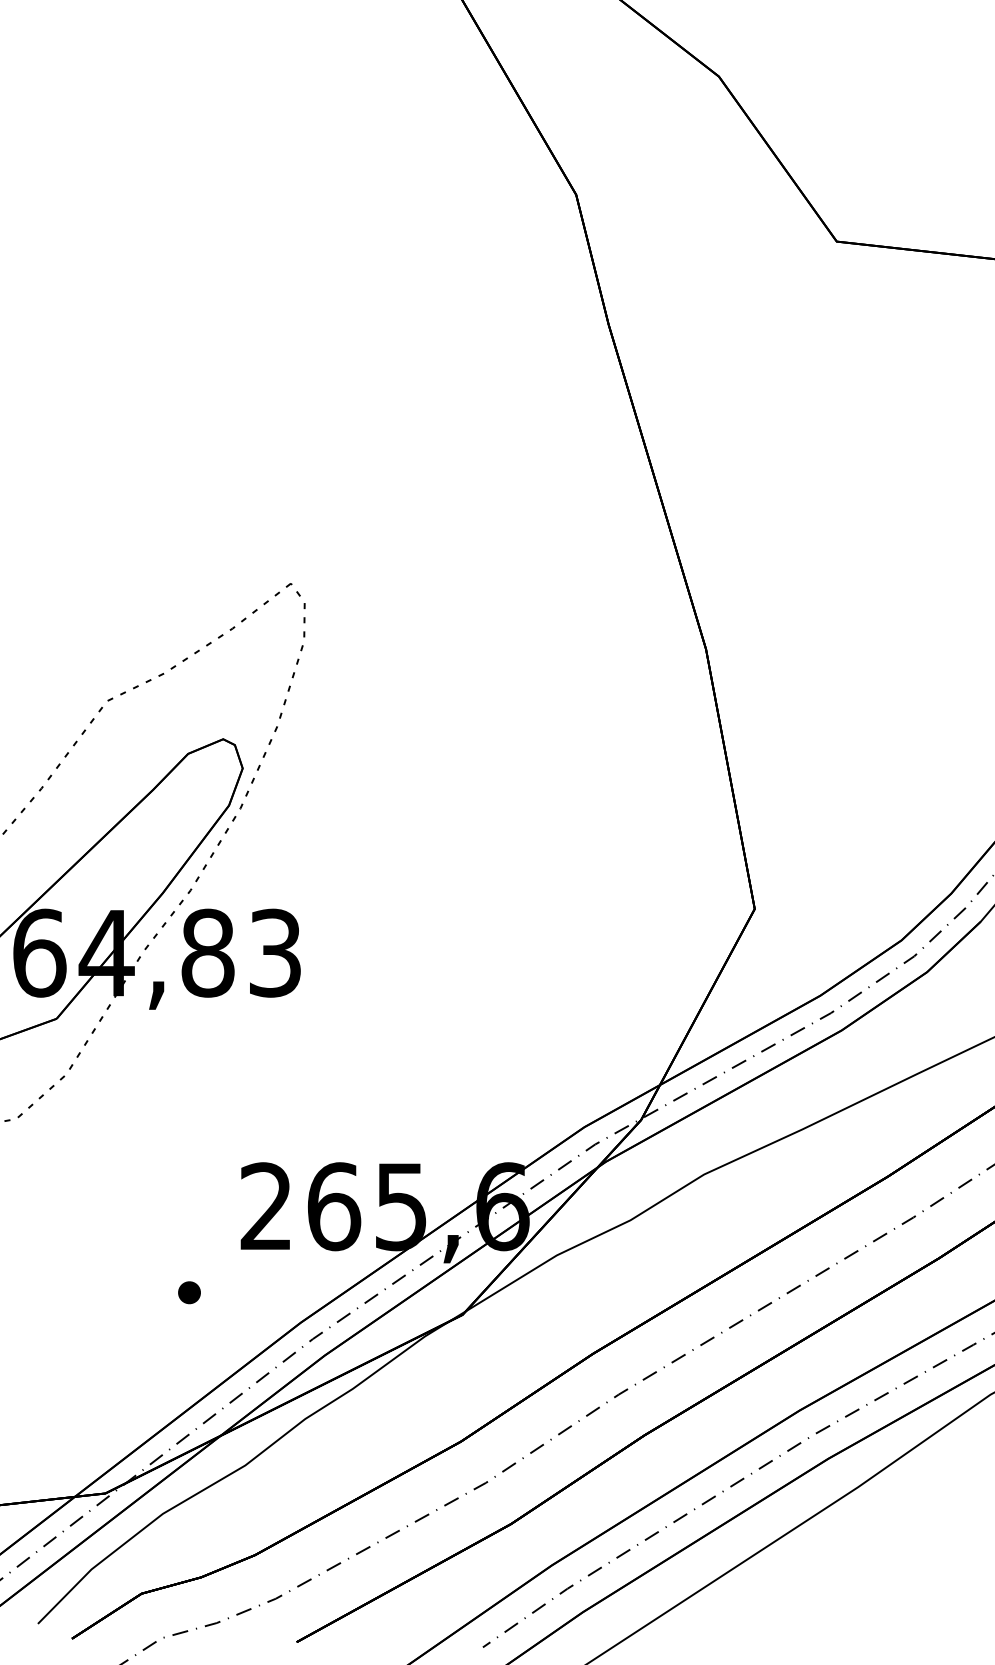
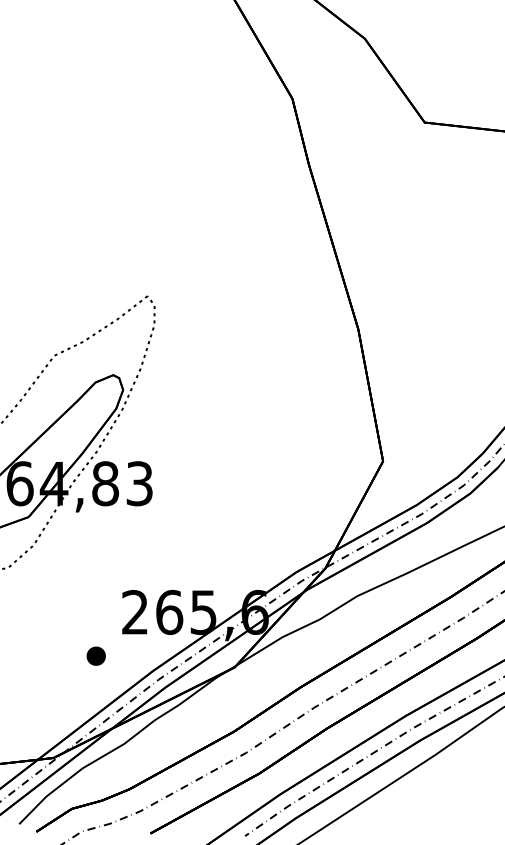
part: (188, 1291) -> (95, 655), size x1.67

